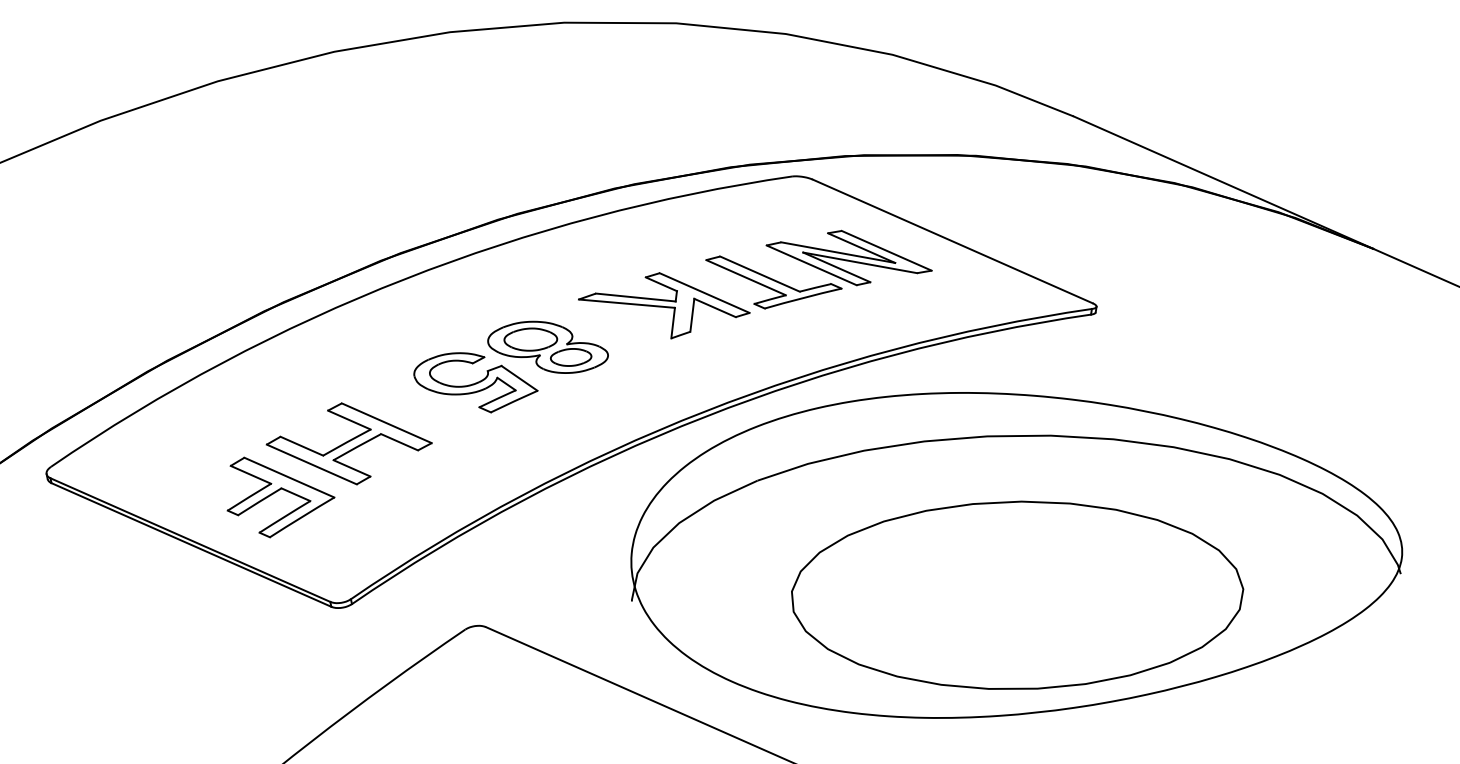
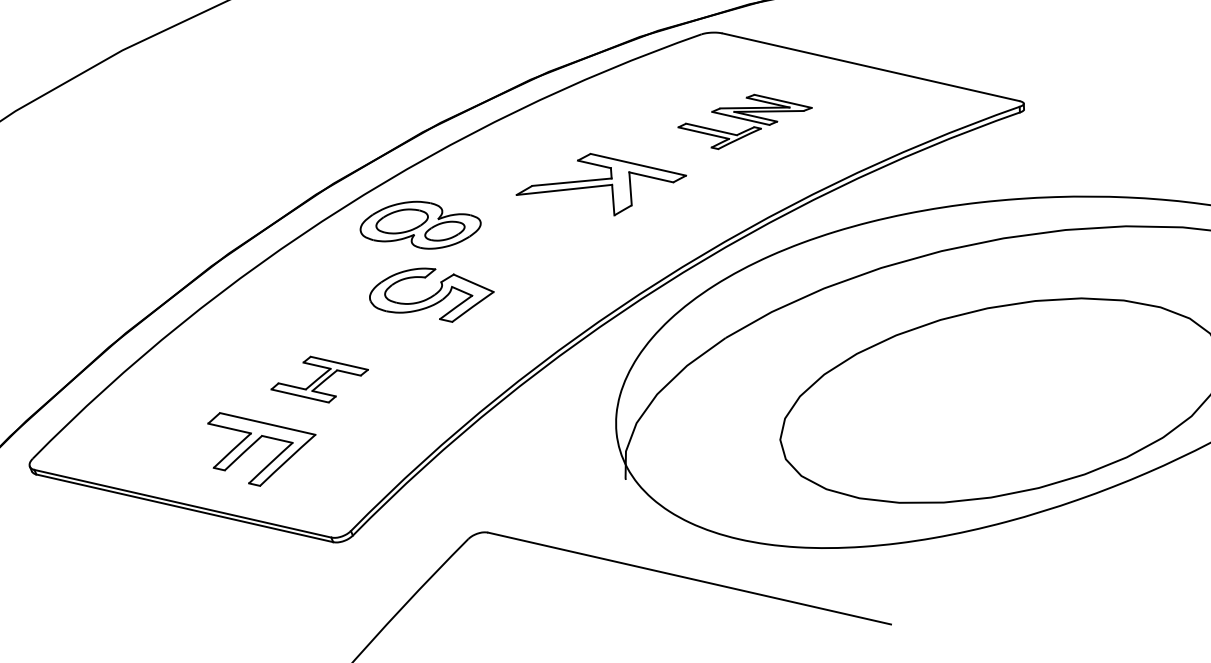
part: (818, 269) -> (745, 120), size x0.6
part: (547, 346) -> (419, 224), moved
part: (348, 443) -> (318, 379), size x0.6

